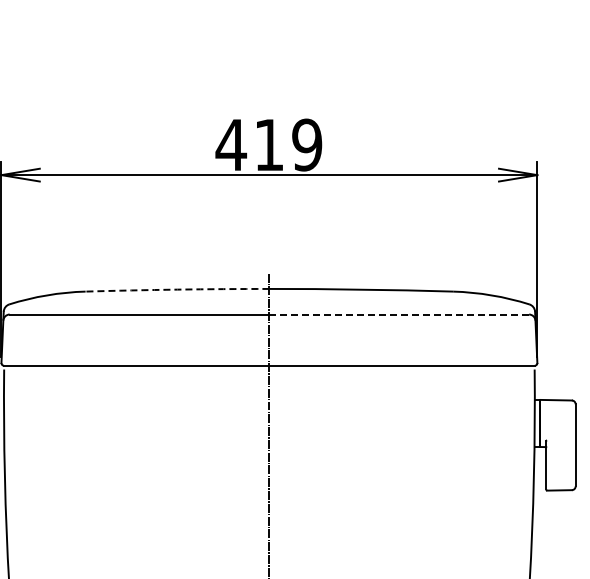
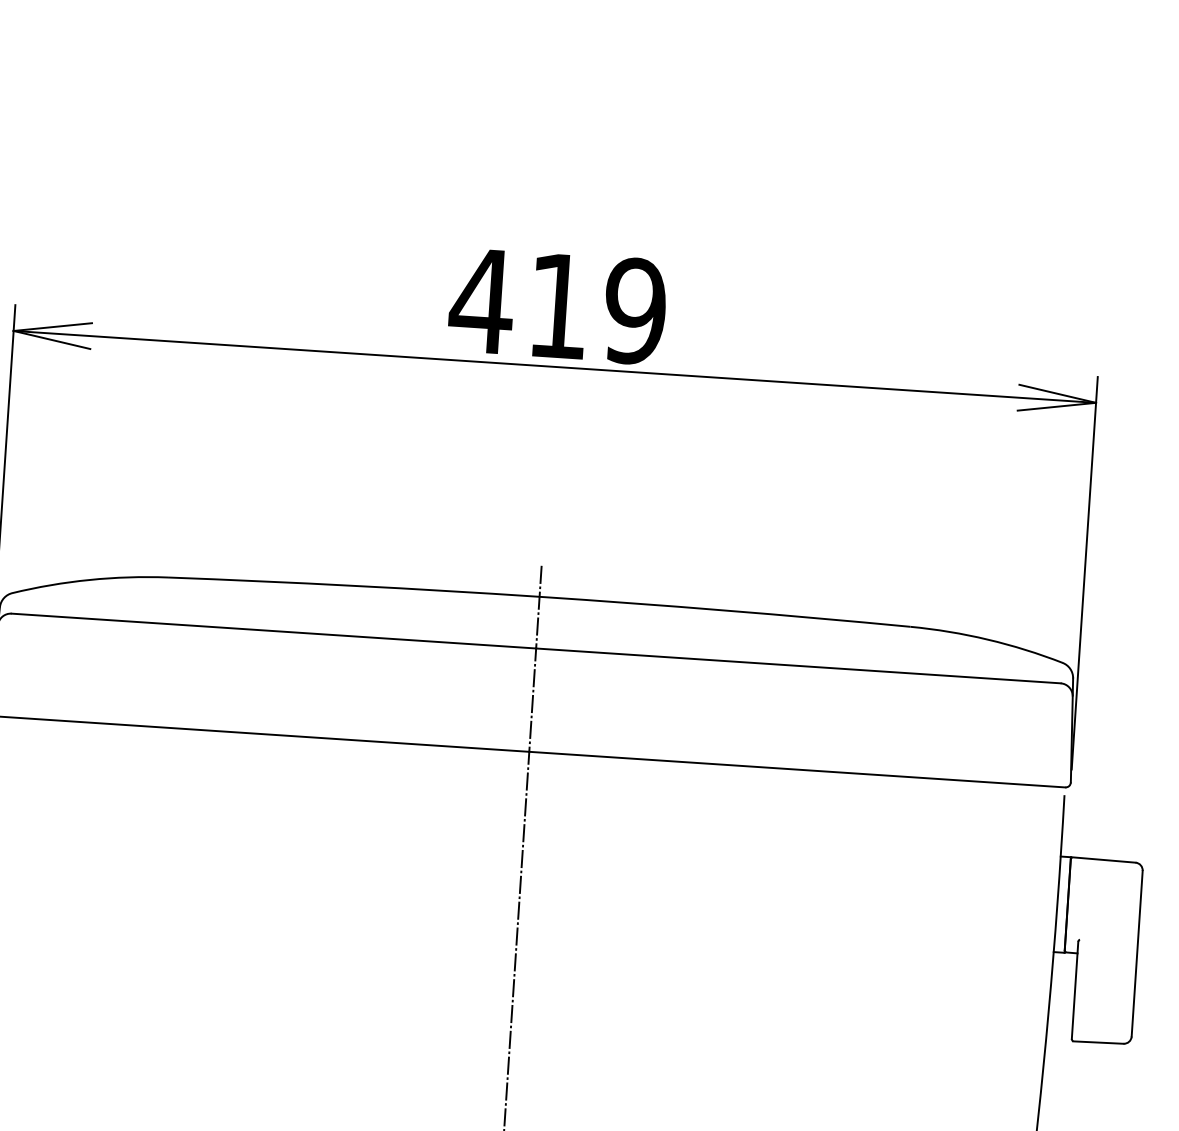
arc: (177, 289) -> (353, 585), dashed -> solid
line: (399, 314) -> (798, 665), dashed -> solid

